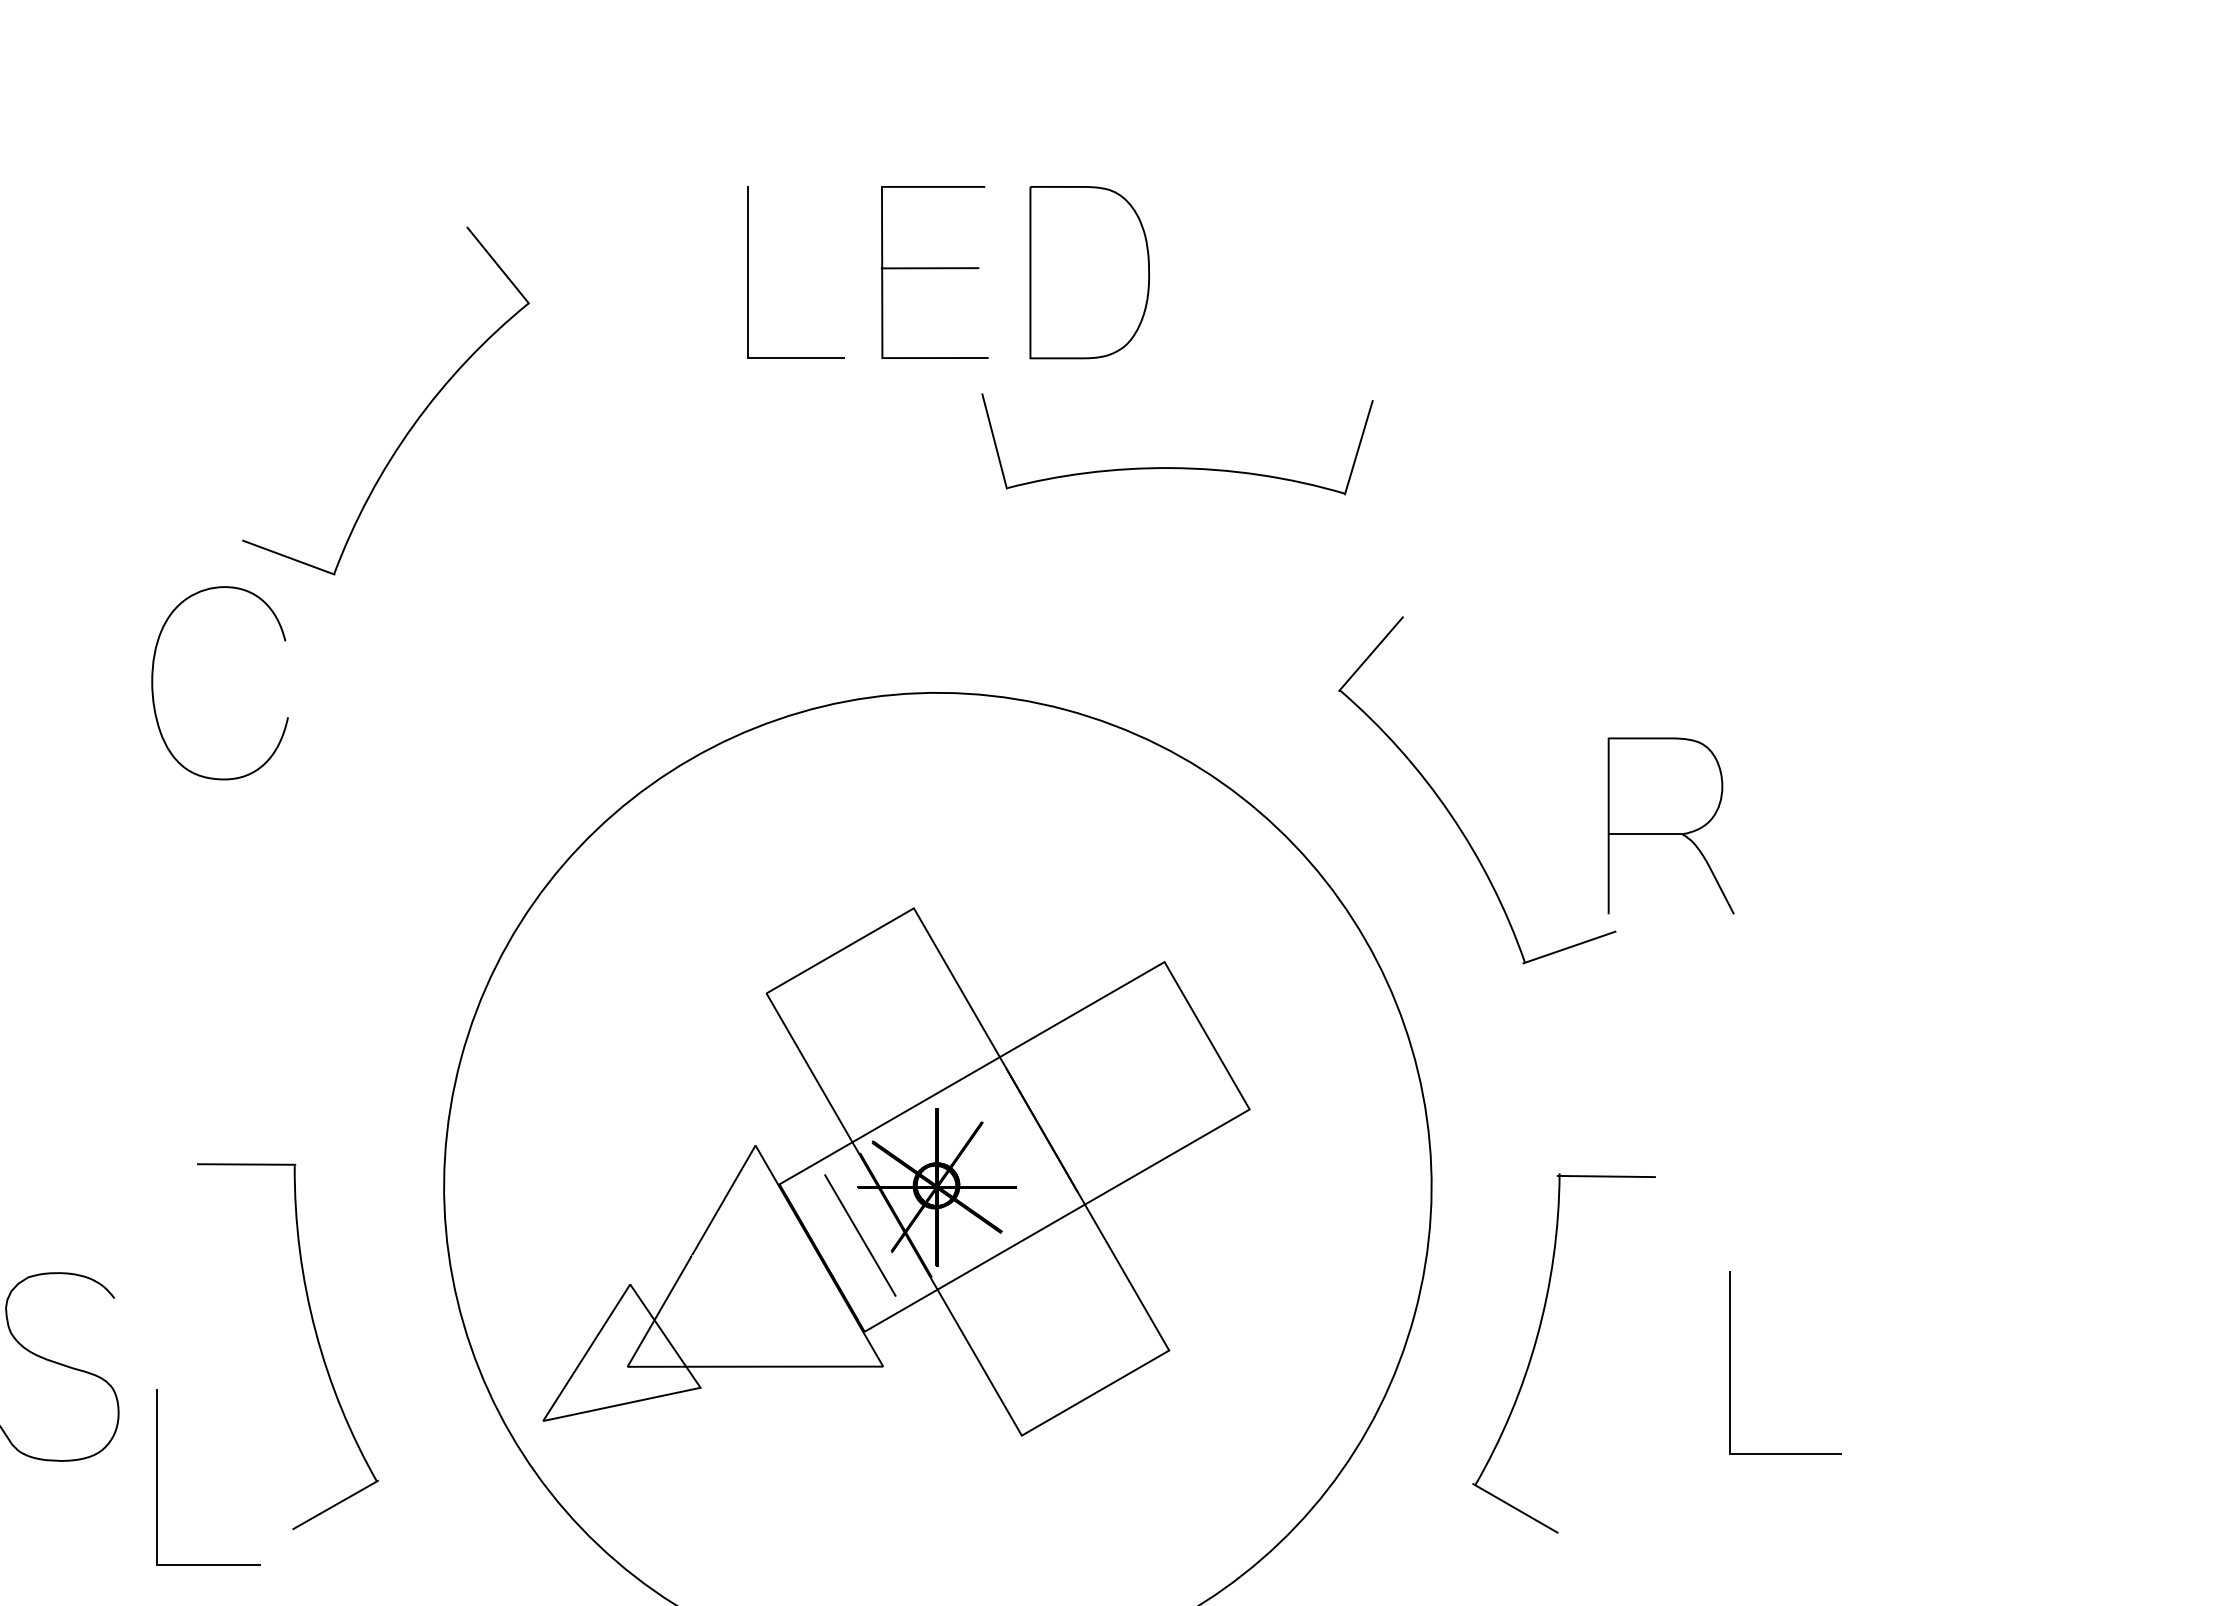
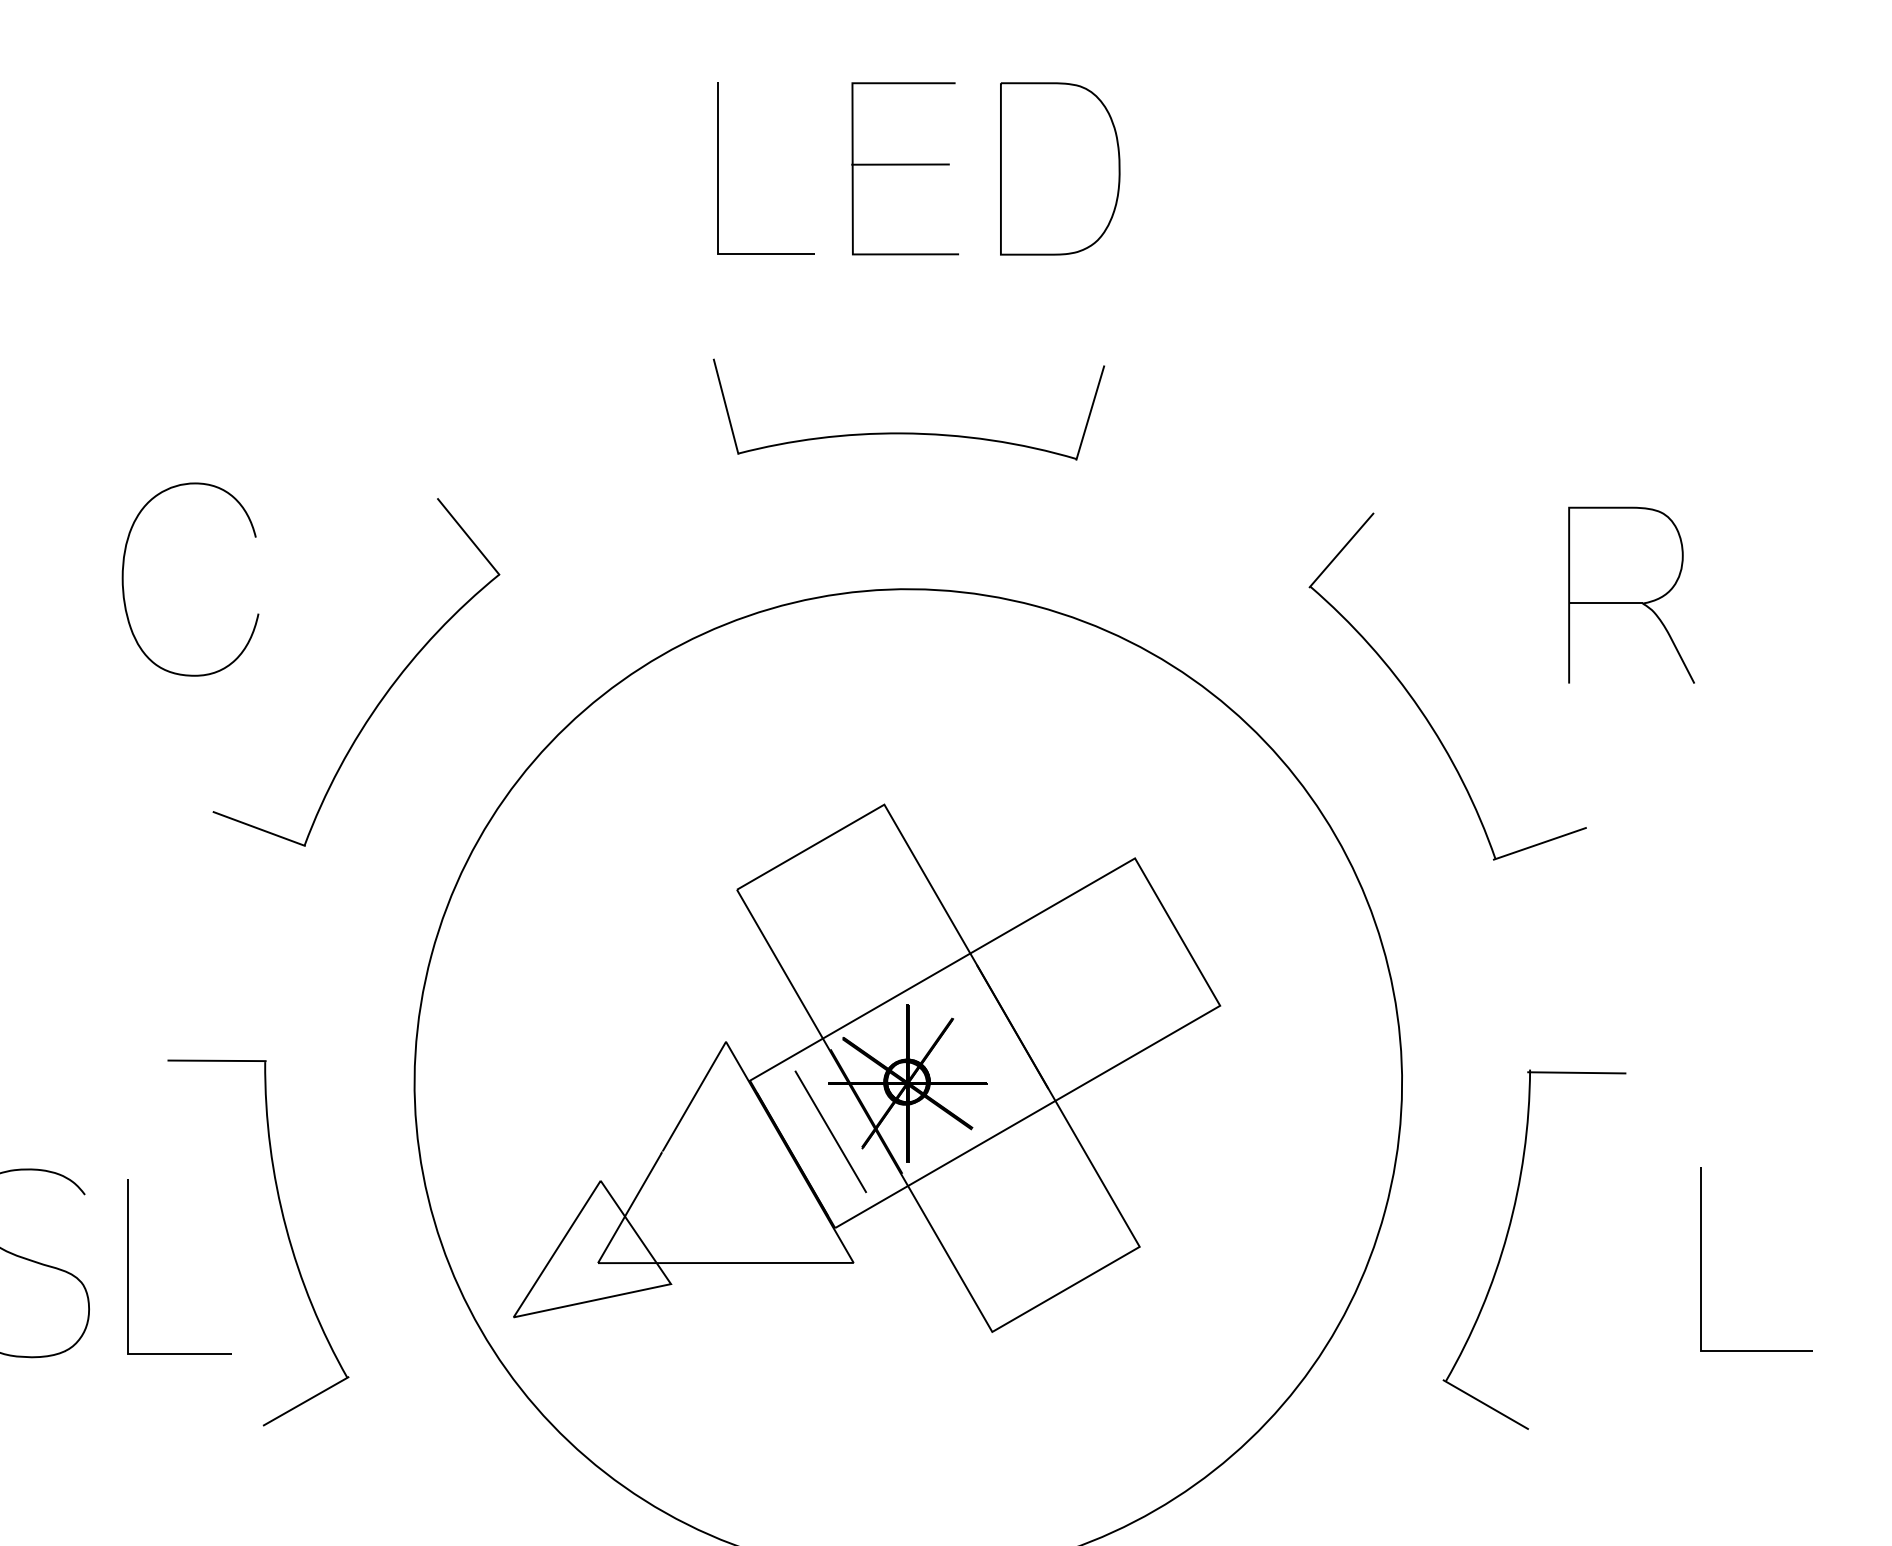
part: (413, 423) -> (383, 694), moved
part: (1177, 467) -> (908, 432), moved
part: (1670, 825) -> (1630, 594), moved
curve: (157, 1477) -> (127, 1266), moved

